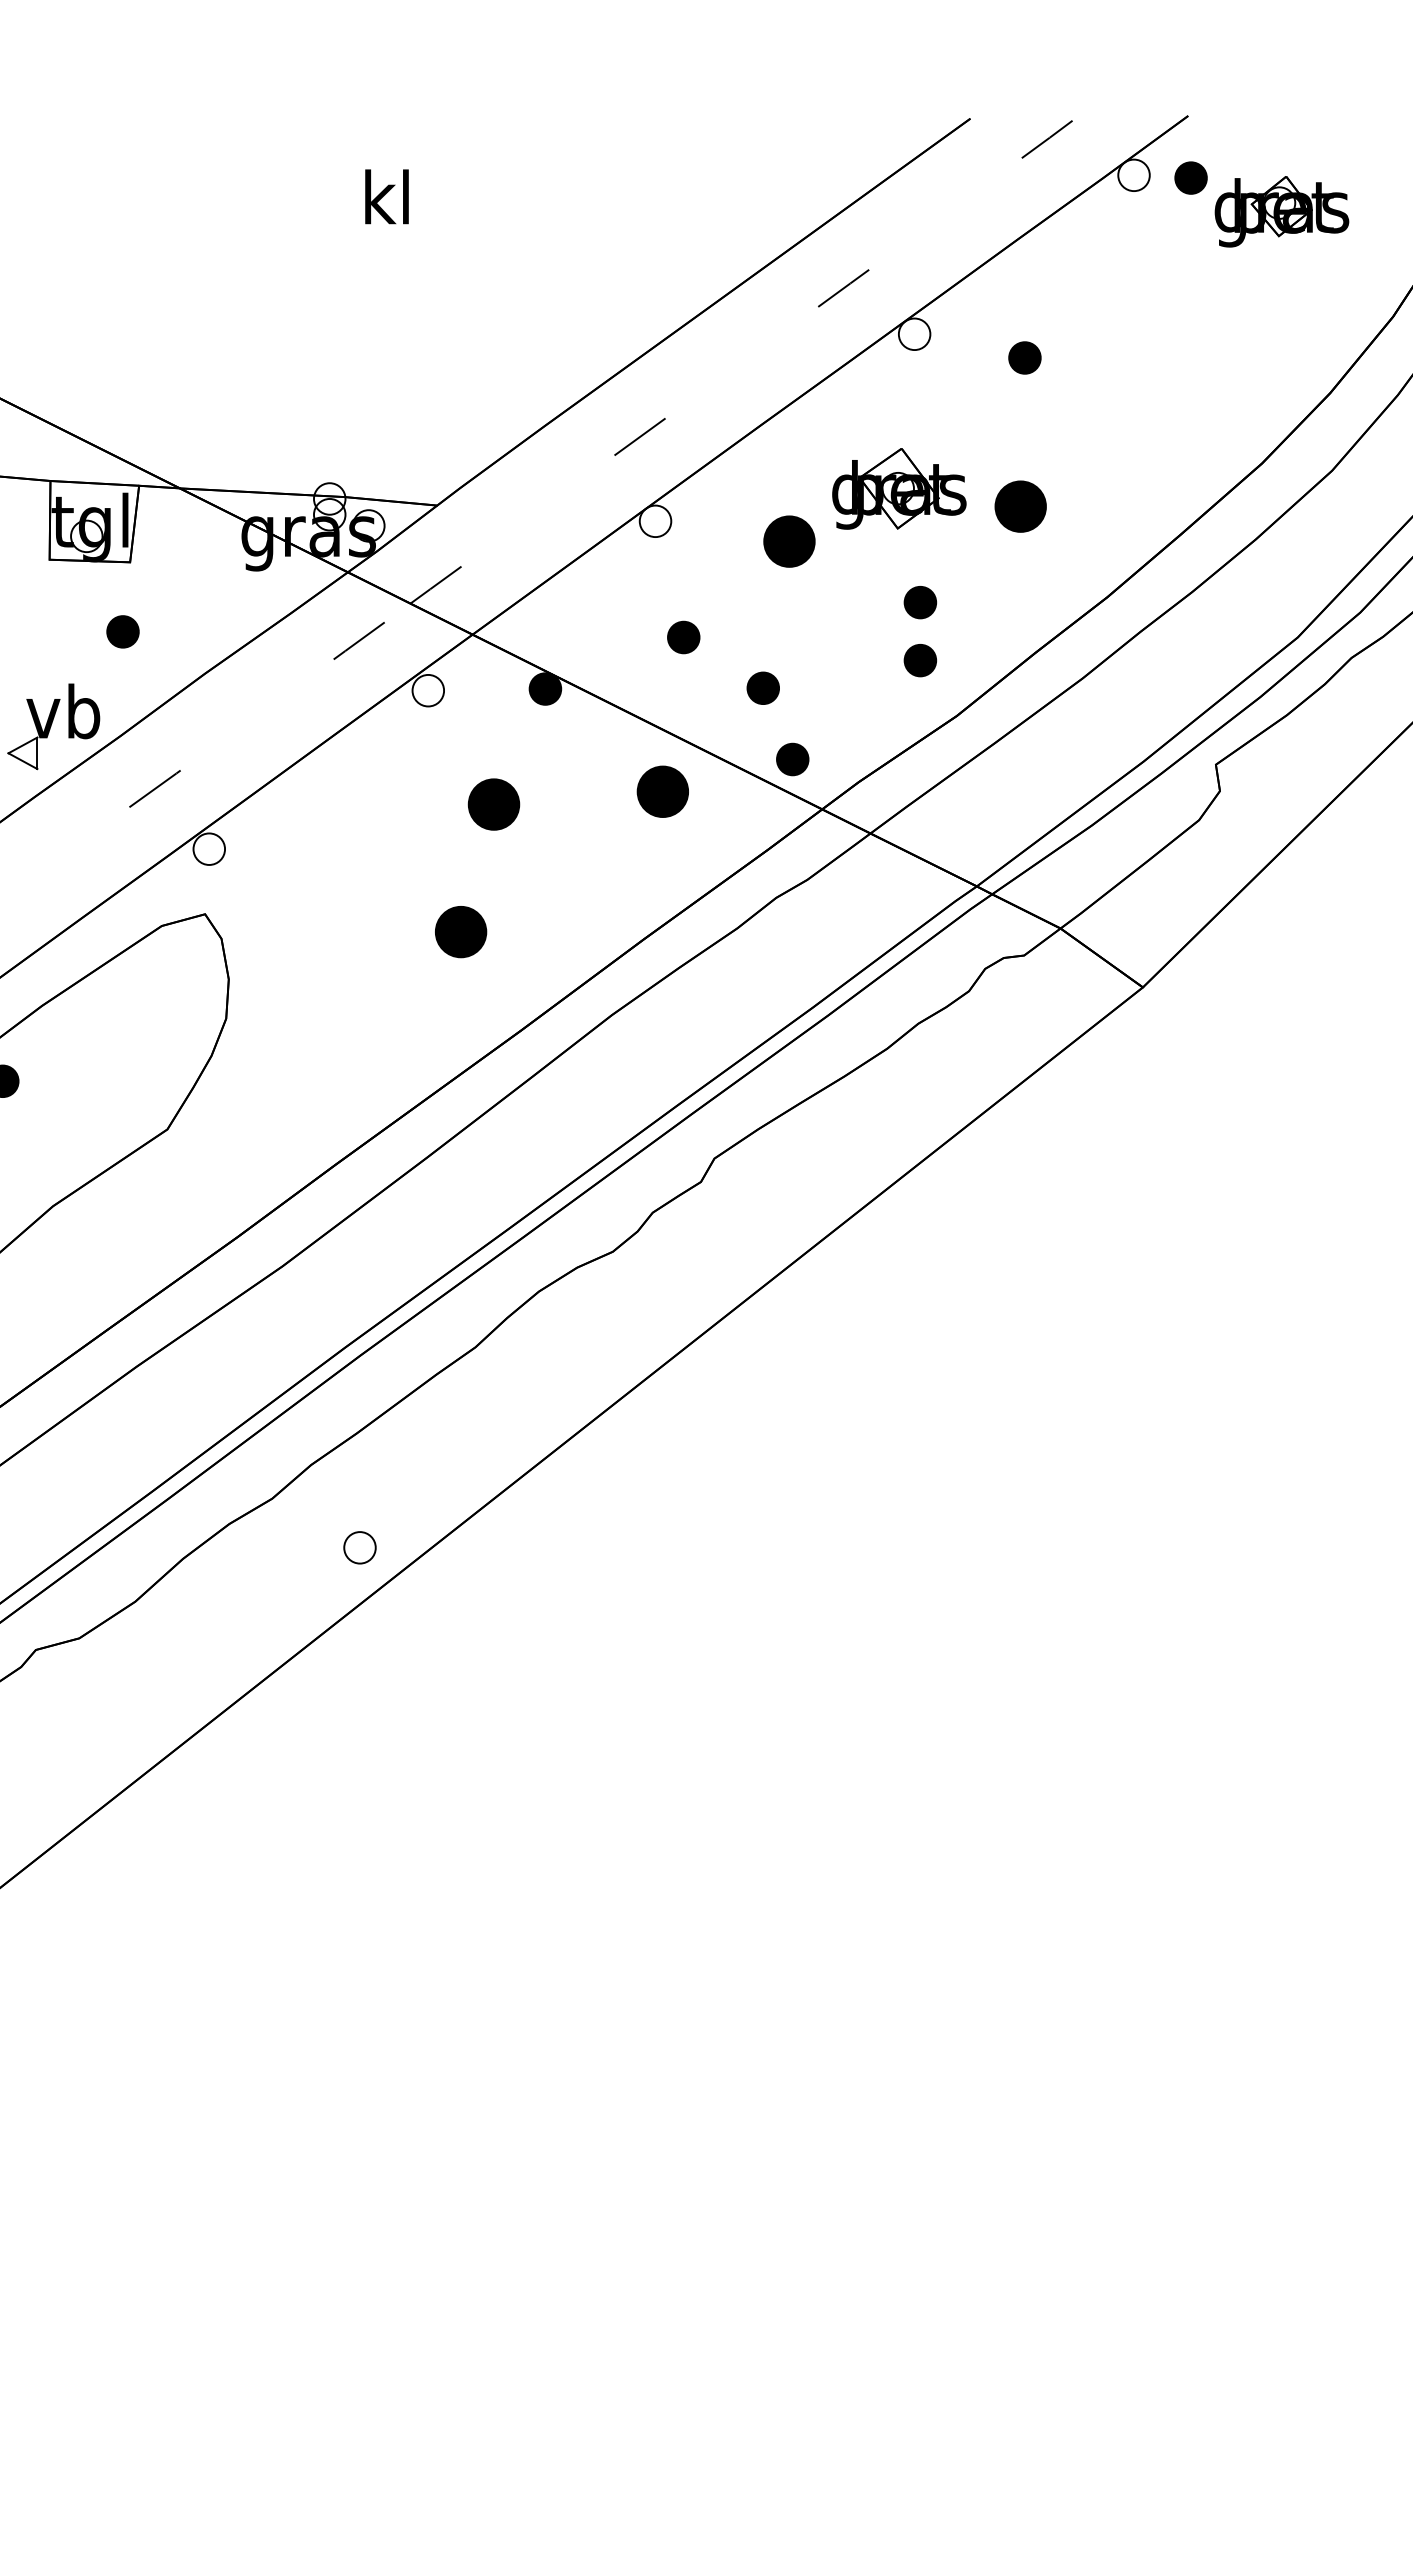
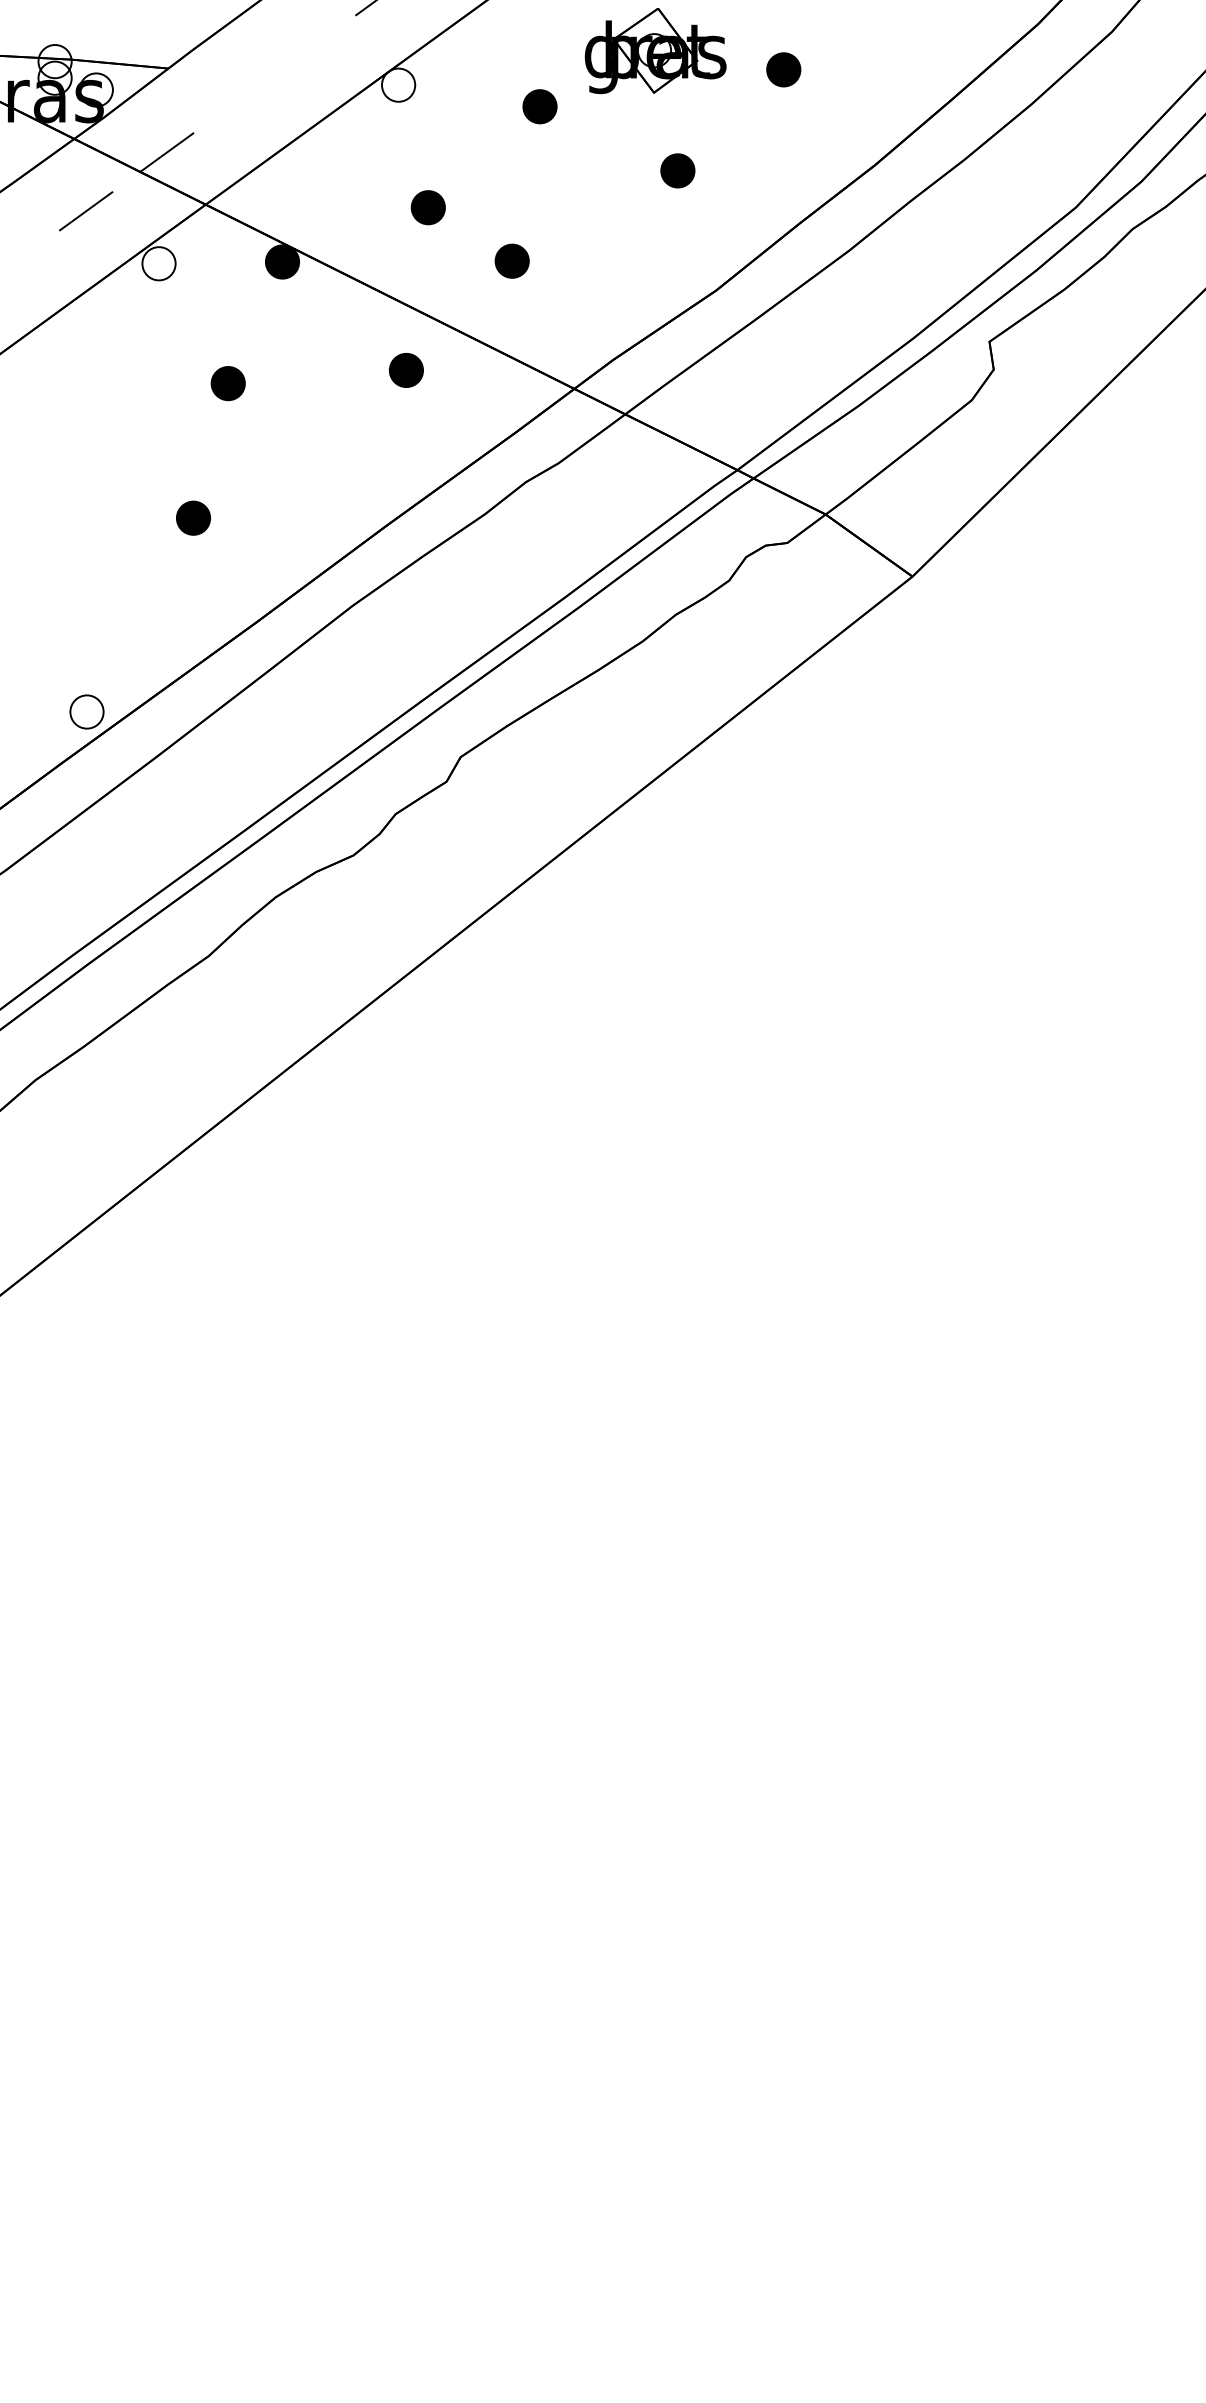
part: (1020, 506) -> (783, 69), size x0.62
part: (789, 541) -> (539, 106), size x0.62
part: (920, 660) -> (677, 231), removed
part: (792, 759) -> (543, 336), removed
part: (662, 791) -> (405, 370), size x0.62
part: (493, 803) -> (227, 382), size x0.62
part: (460, 931) -> (192, 517), size x0.62
part: (359, 1547) -> (86, 711), moved

